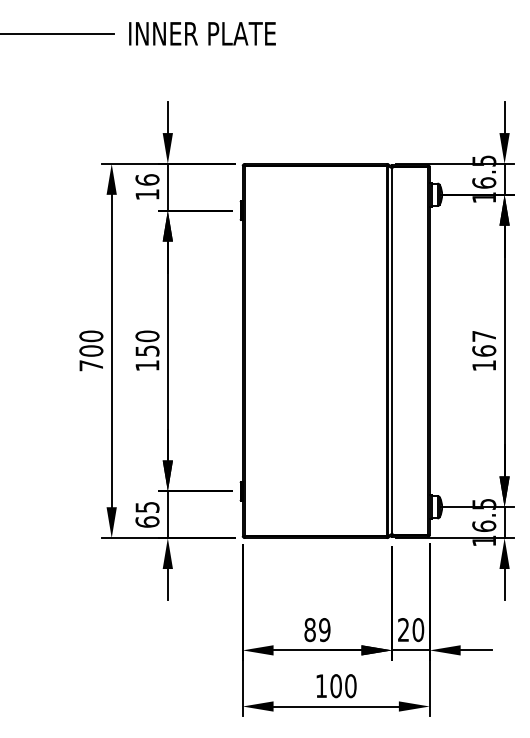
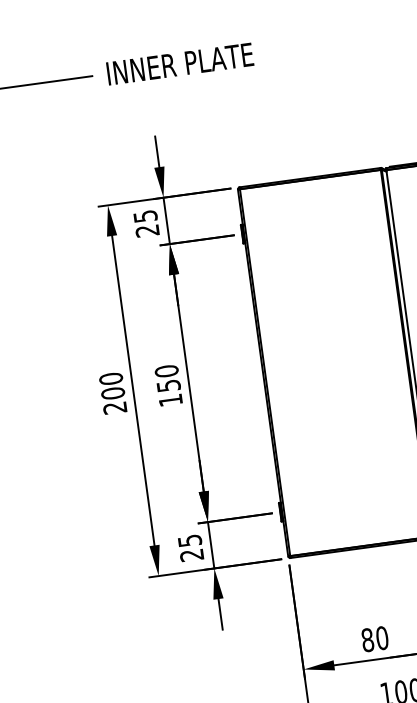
text: (147, 187) -> (146, 223), 16 -> 25
text: (90, 365) -> (114, 407), 700 -> 200
text: (147, 521) -> (191, 554), 65 -> 25
text: (324, 630) -> (382, 638), 89 -> 80

